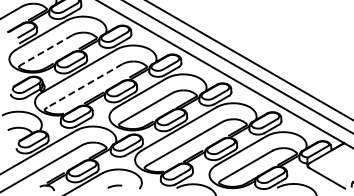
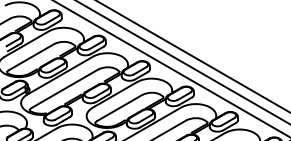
line: (46, 50) -> (31, 57), dashed -> solid
line: (84, 86) -> (64, 89), dashed -> solid

